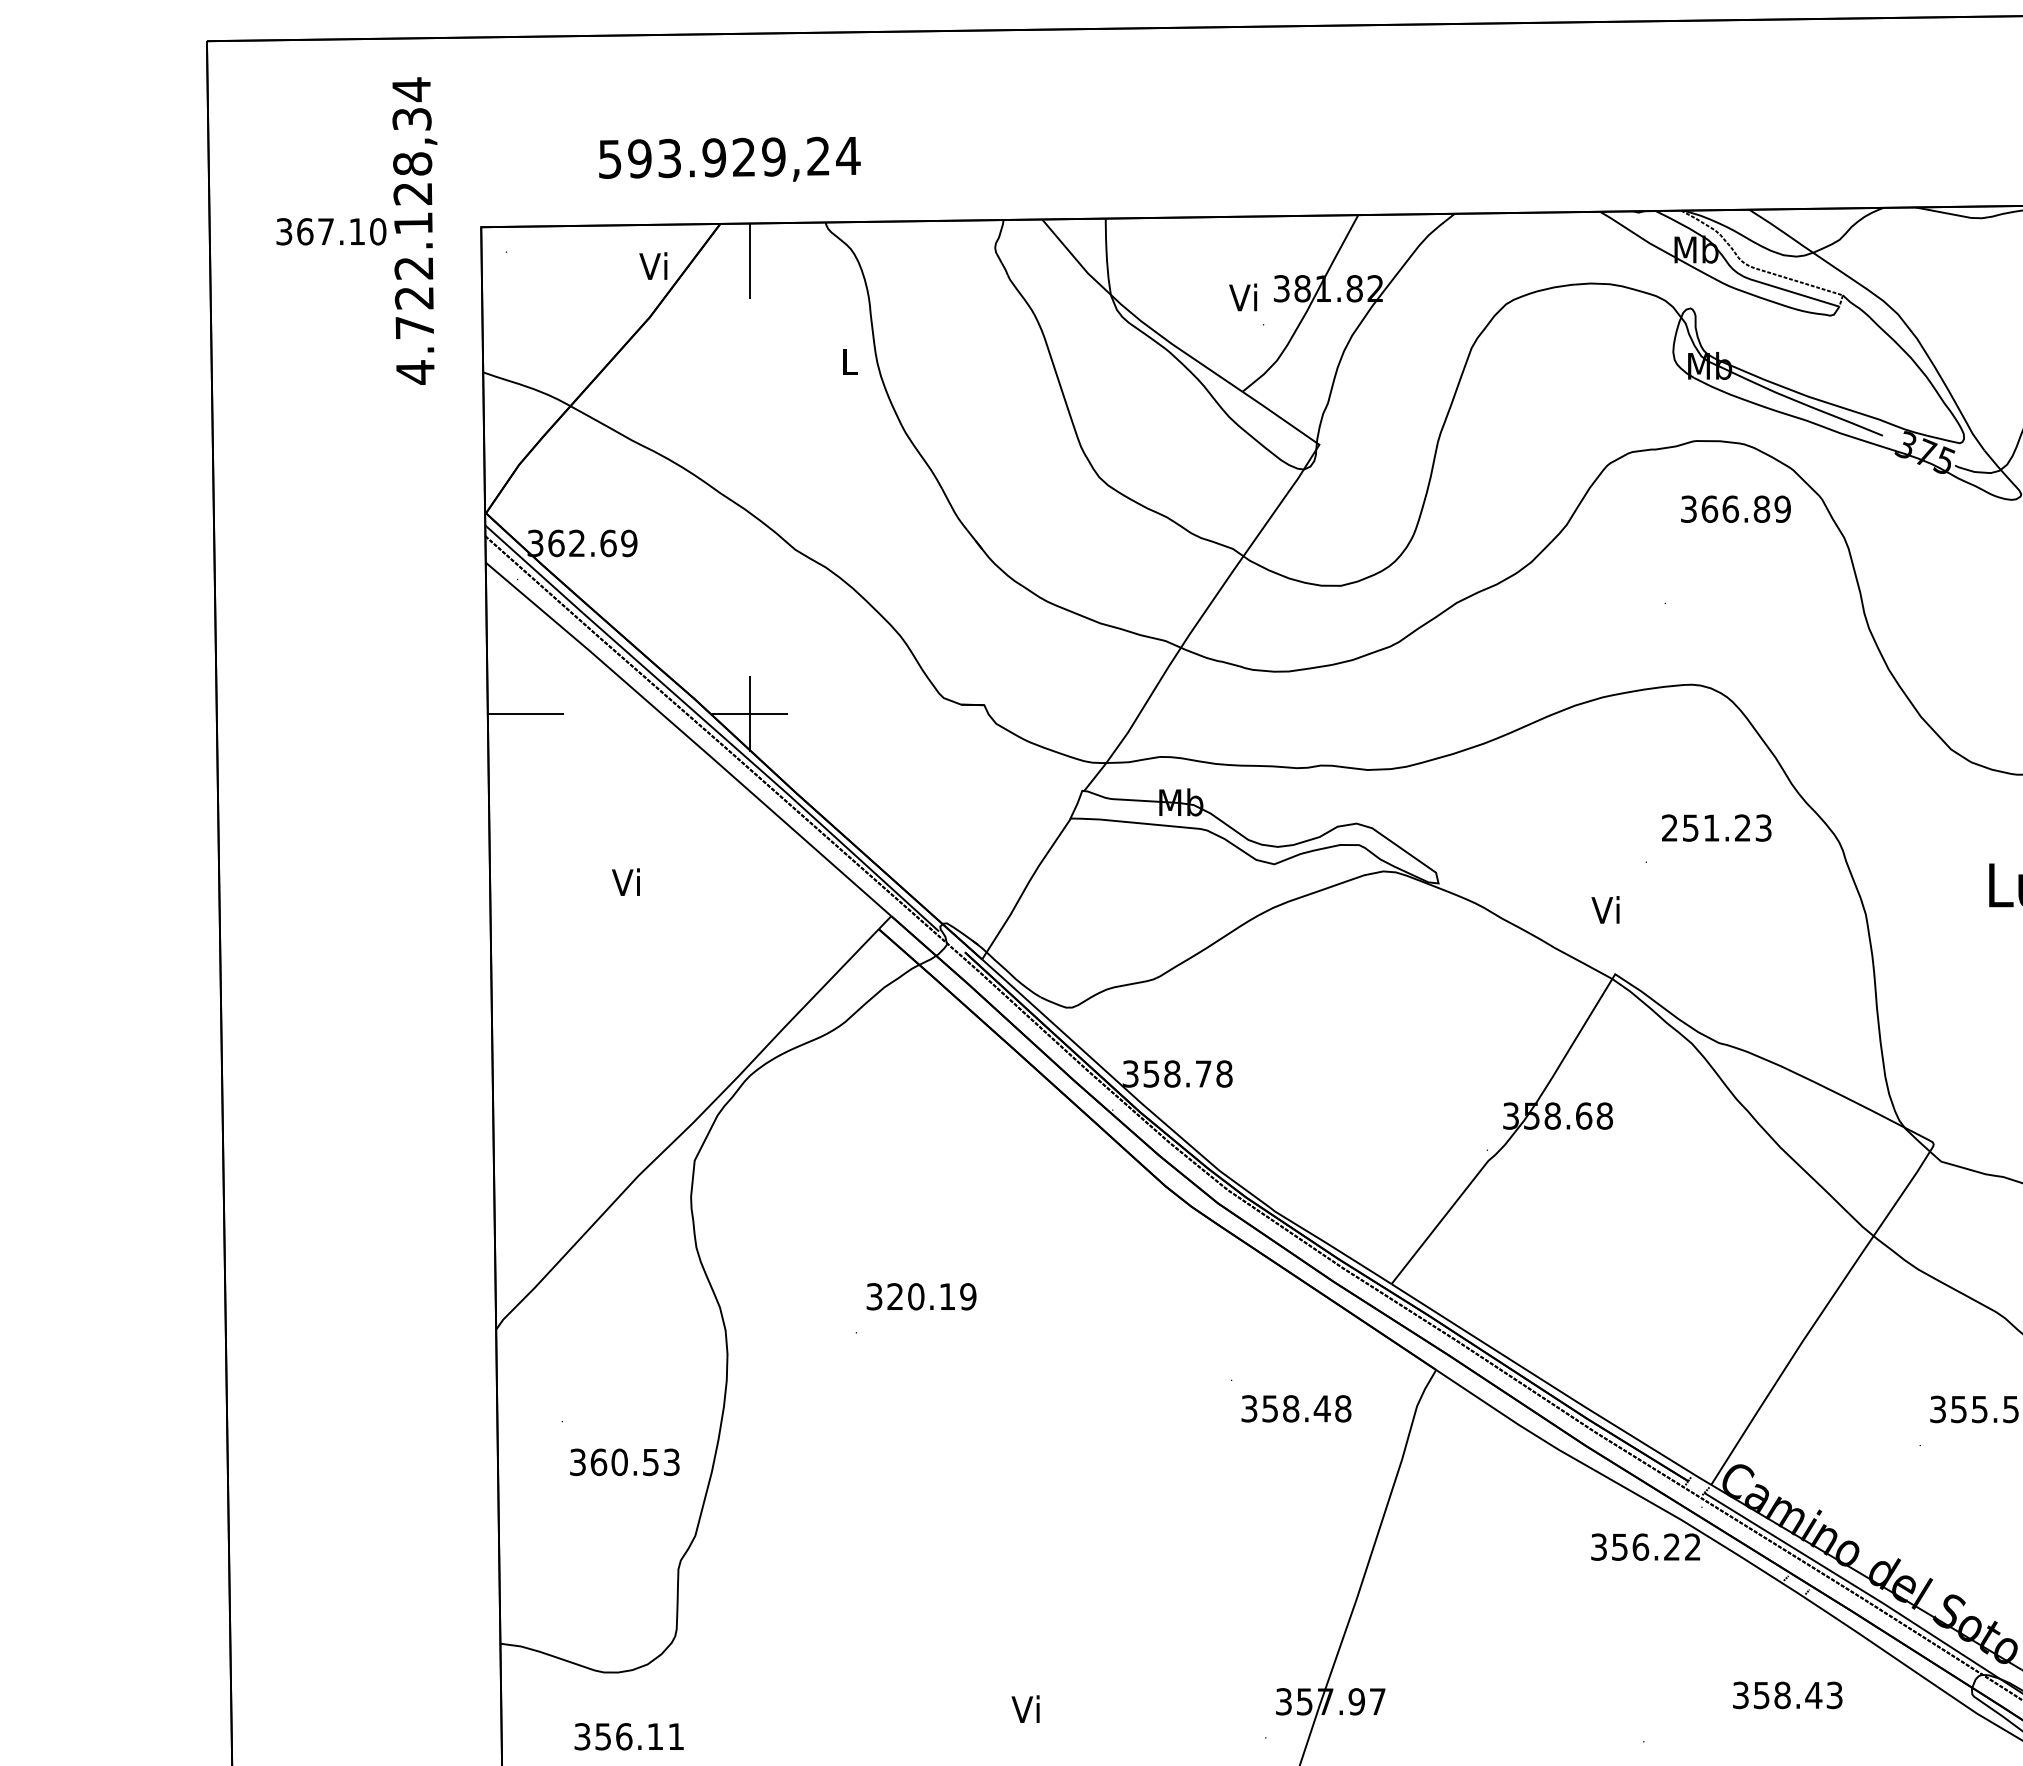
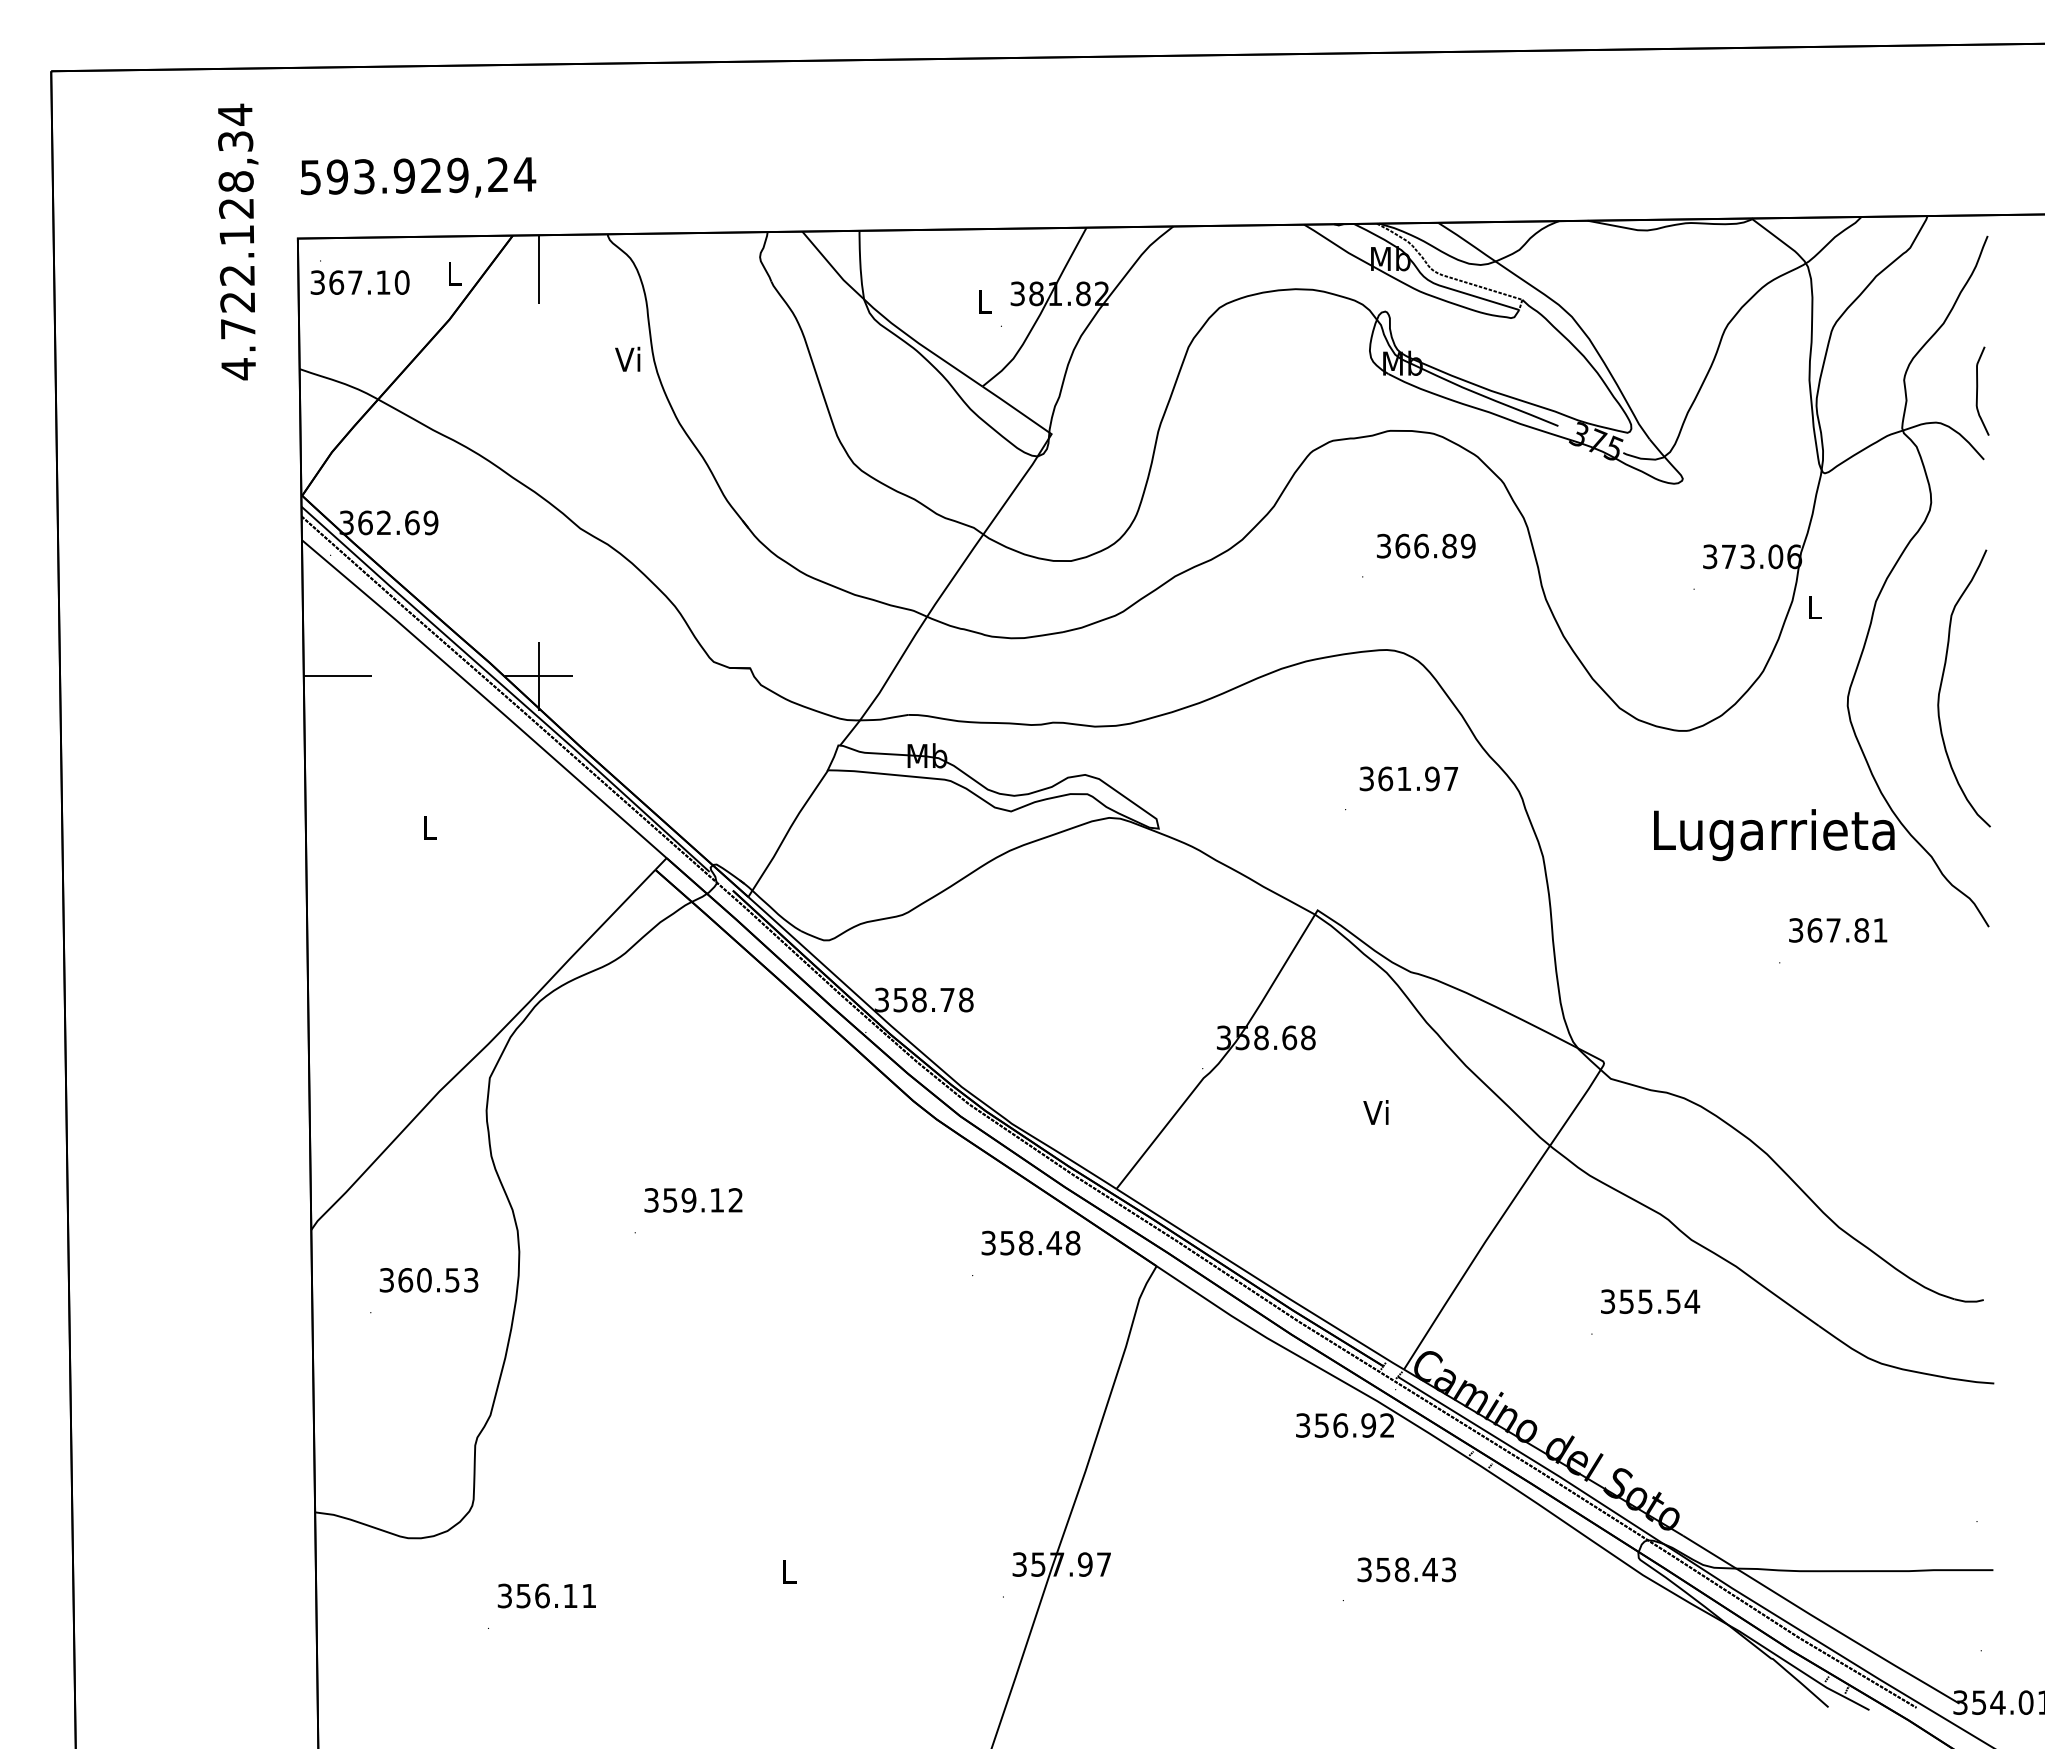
text: (729, 159) -> (418, 177), moved
text: (330, 231) -> (359, 282), moved
text: (653, 266) -> (452, 273), Vi -> L
text: (1242, 297) -> (982, 301), Vi -> L
text: (847, 360) -> (627, 358), L -> Vi
text: (1736, 508) -> (1426, 545), moved
text: (1716, 827) -> (1408, 778), 251.23 -> 361.97
text: (625, 882) -> (427, 827), Vi -> L
text: (1605, 909) -> (1375, 1112), moved
text: (932, 1296) -> (703, 1200), 320.19 -> 359.12
text: (1295, 1408) -> (1030, 1242), moved
text: (624, 1462) -> (428, 1280), moved
text: (1671, 1547) -> (1368, 1425), 356.22 -> 356.92
text: (1787, 1695) -> (1406, 1569), moved
text: (1024, 1708) -> (786, 1570), Vi -> L
text: (628, 1736) -> (546, 1595), moved

